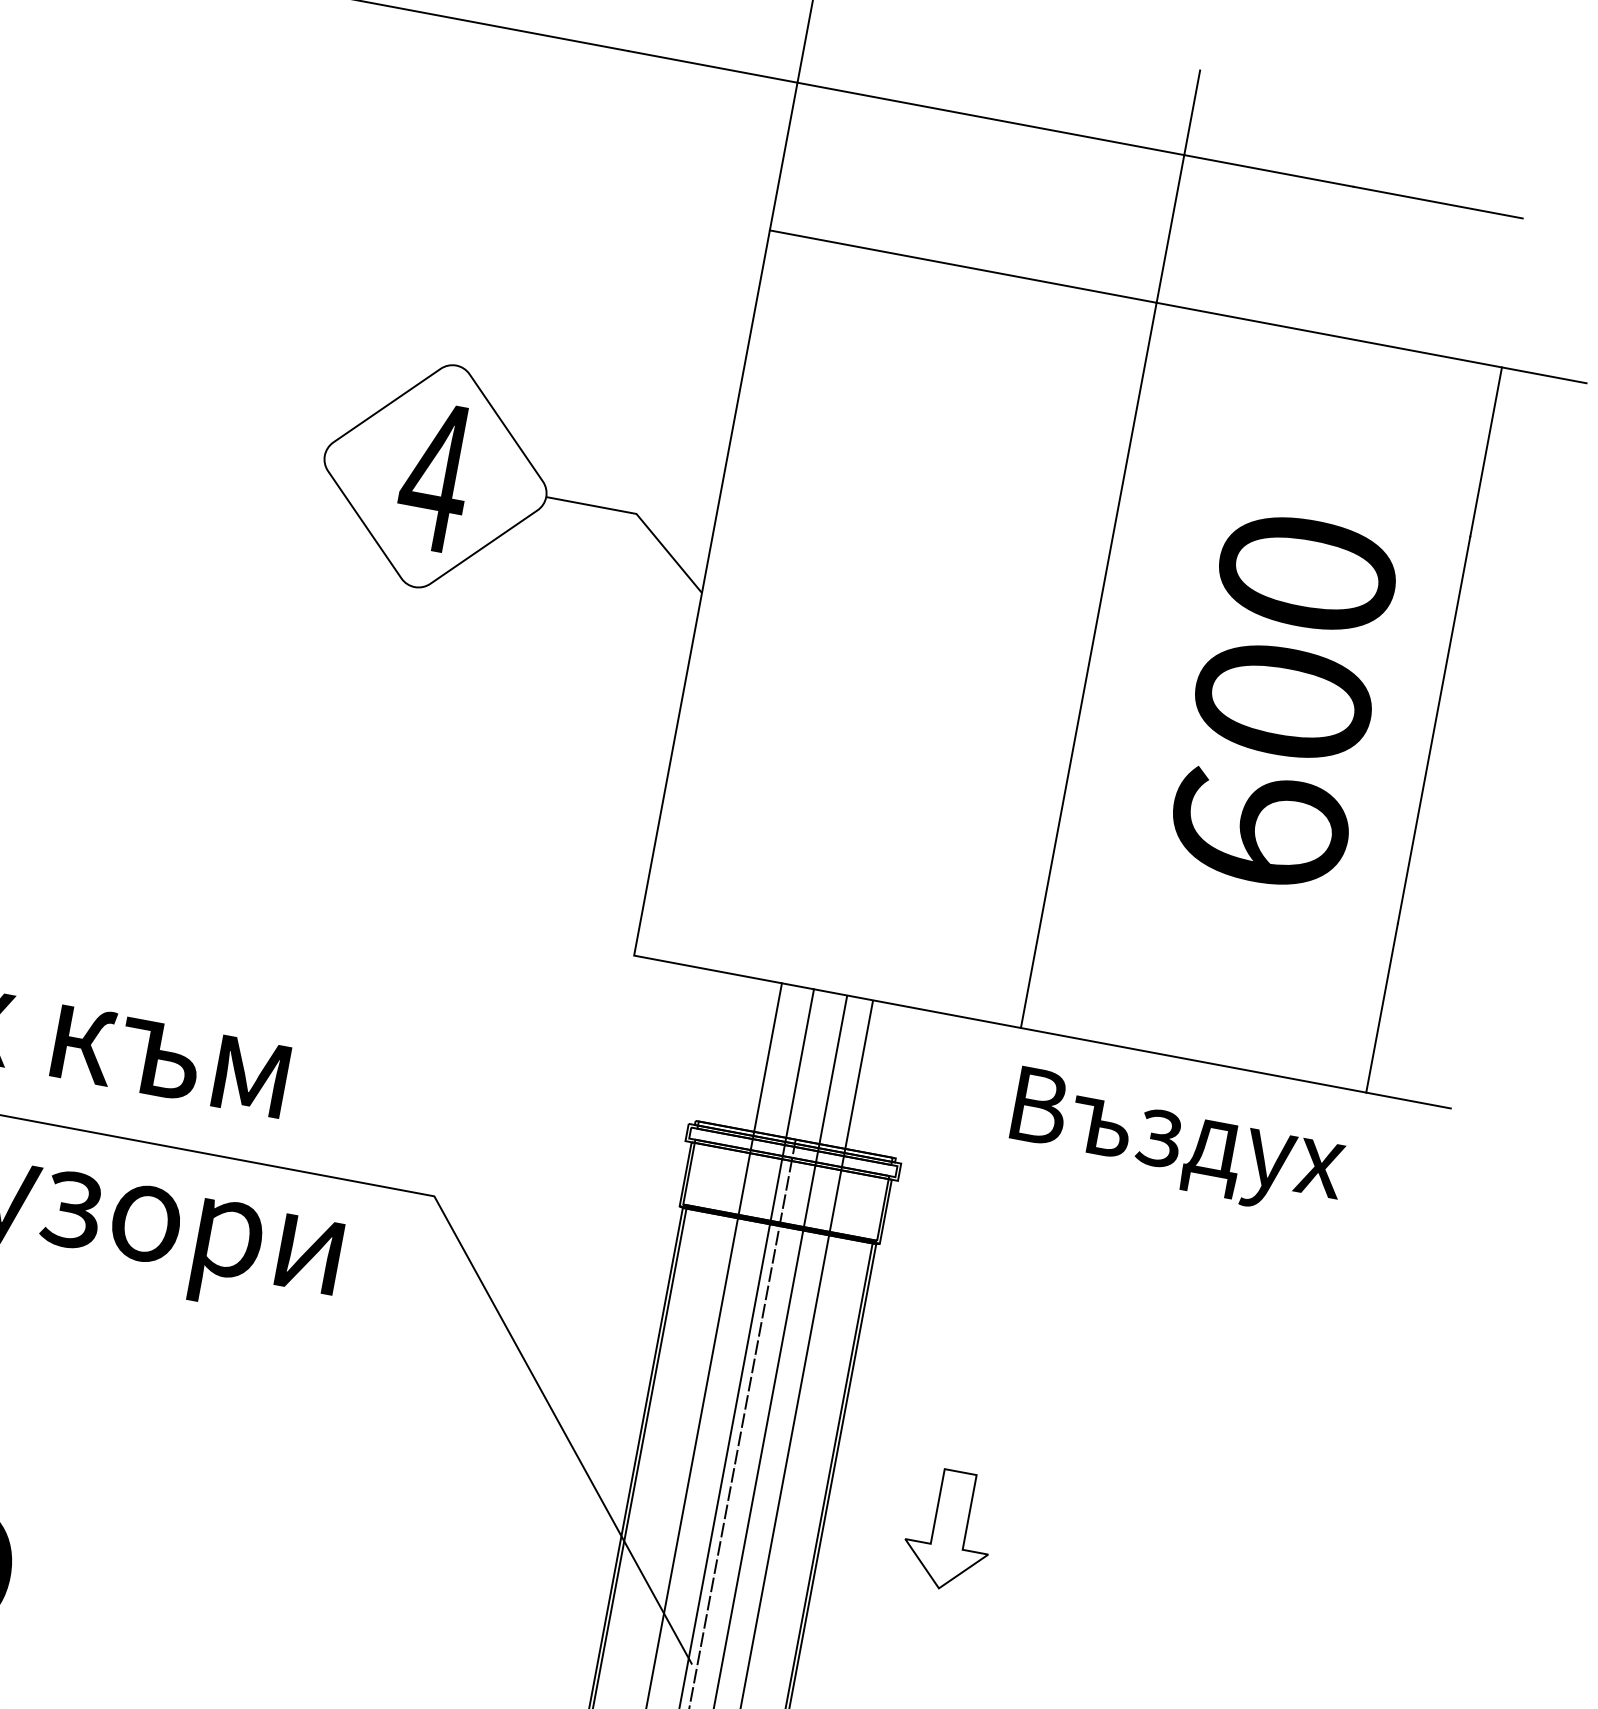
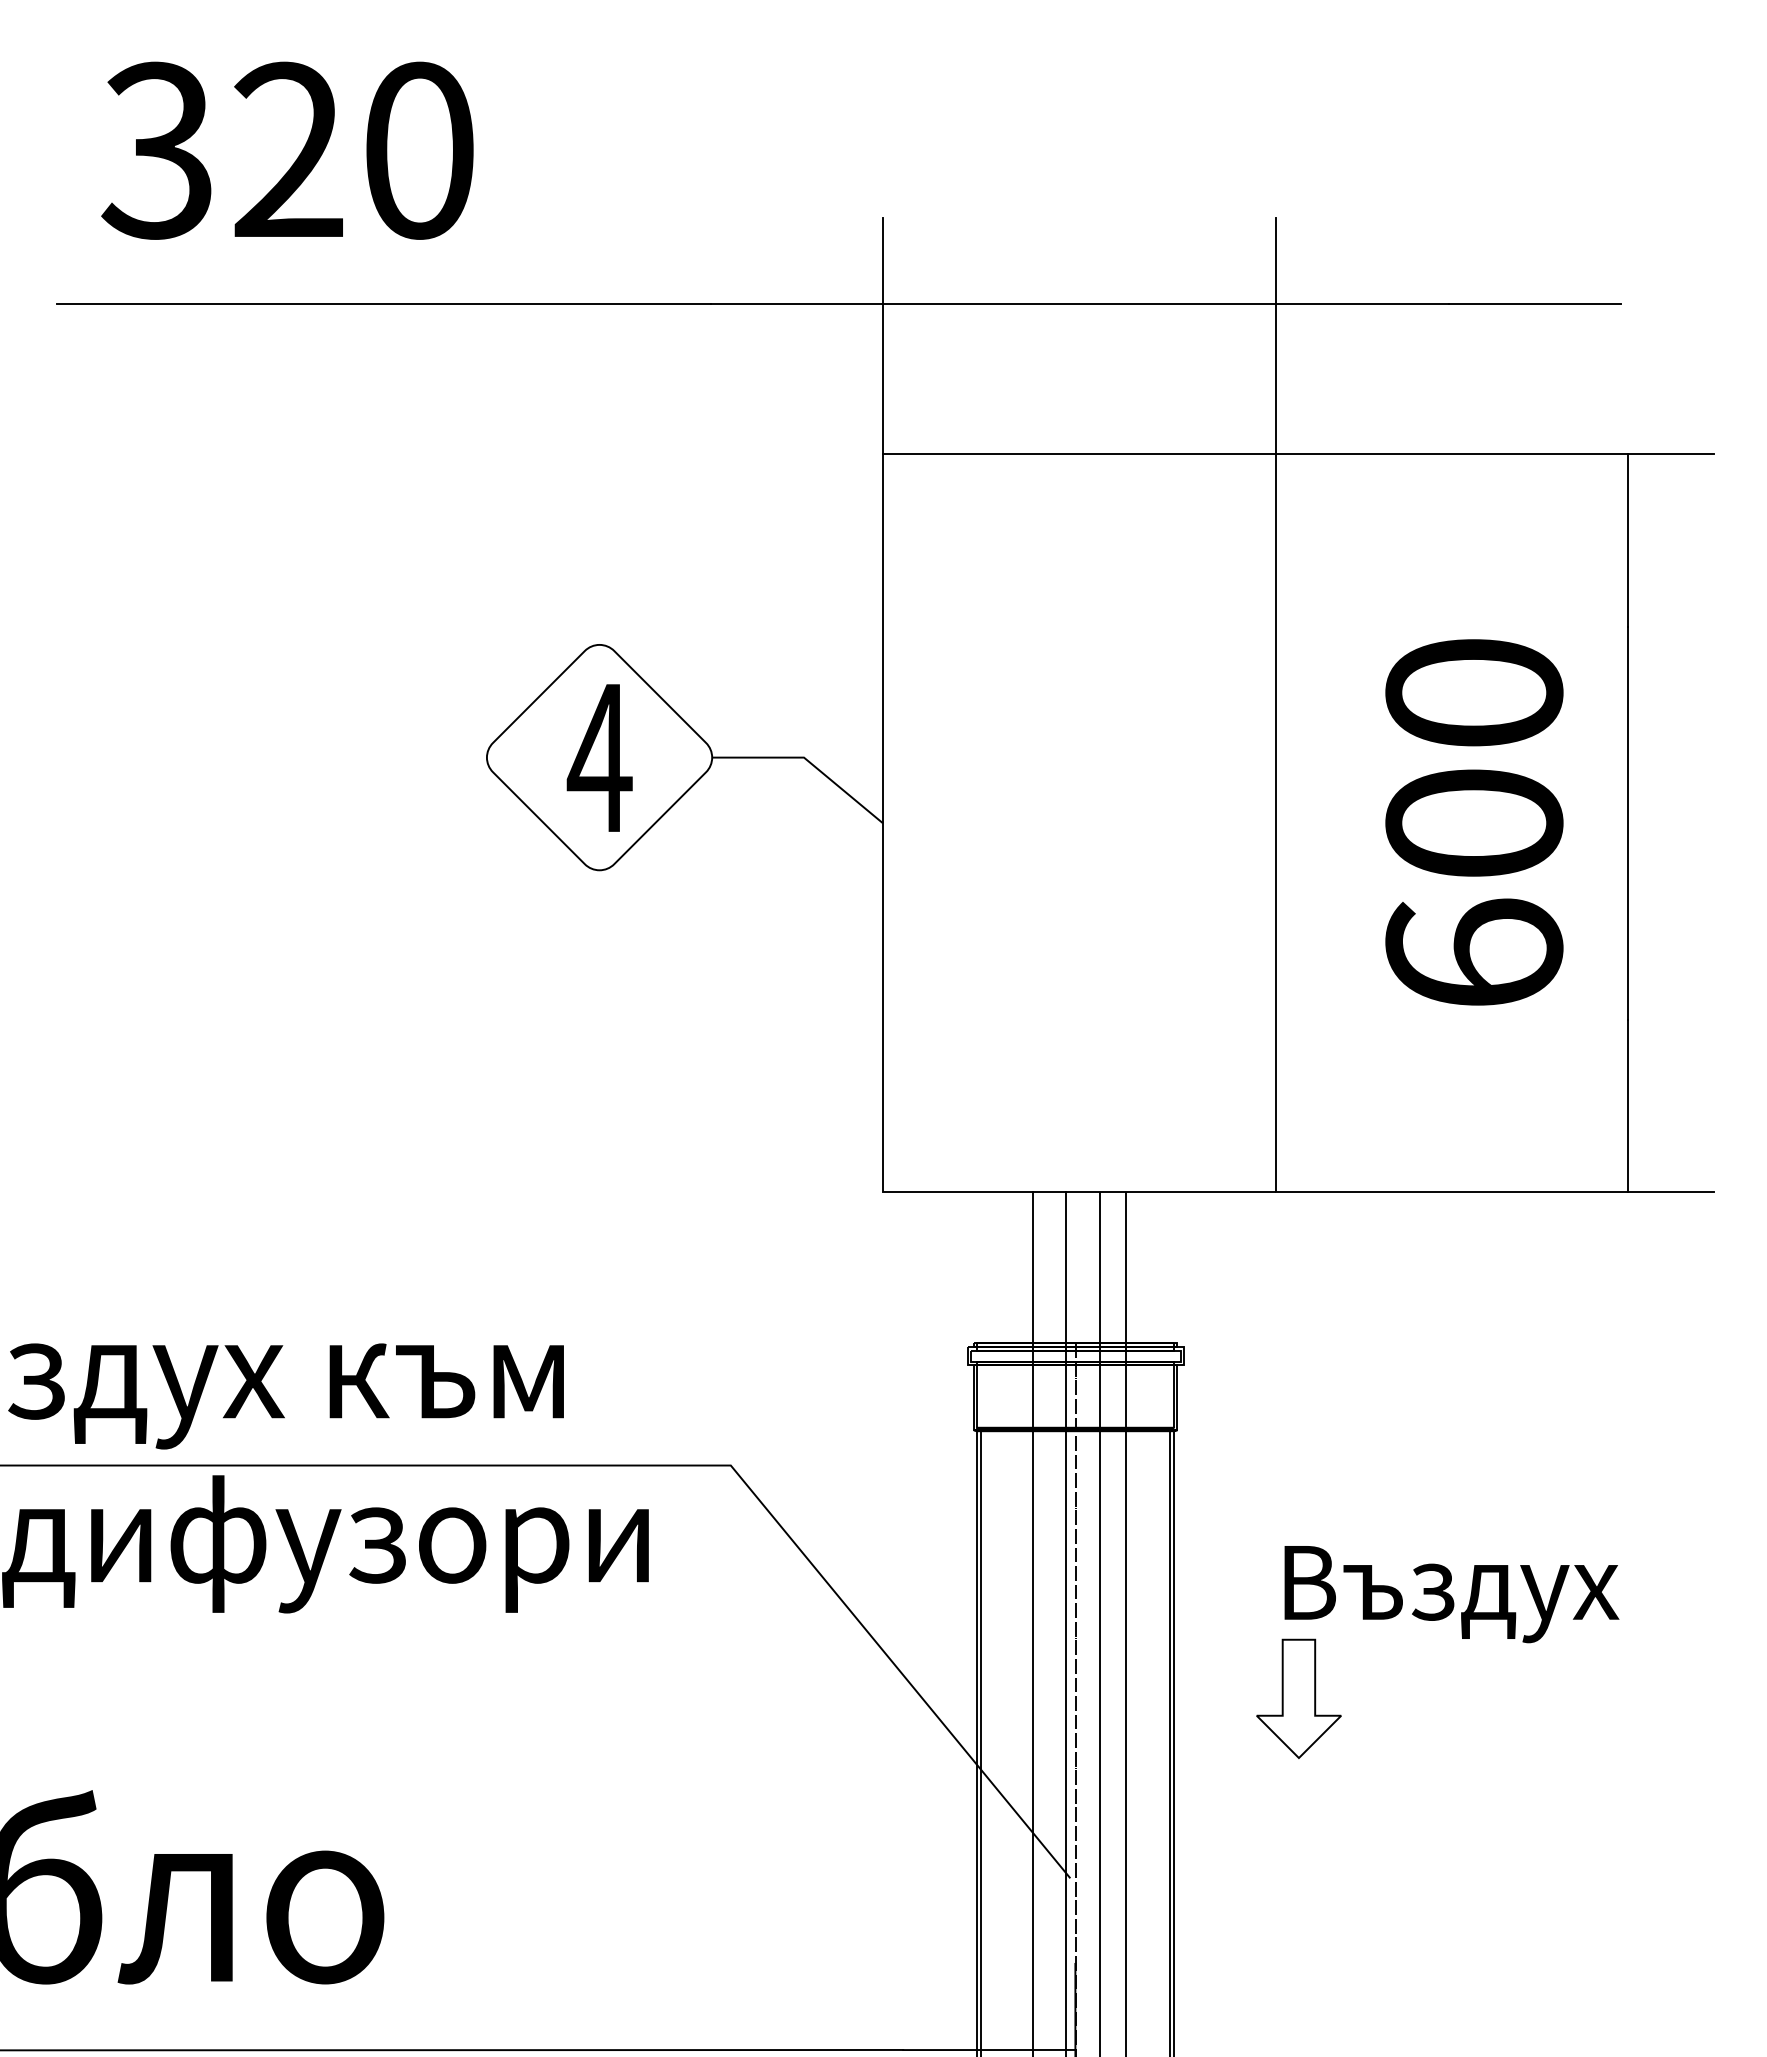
text: (1177, 1144) -> (1451, 1594), moved

